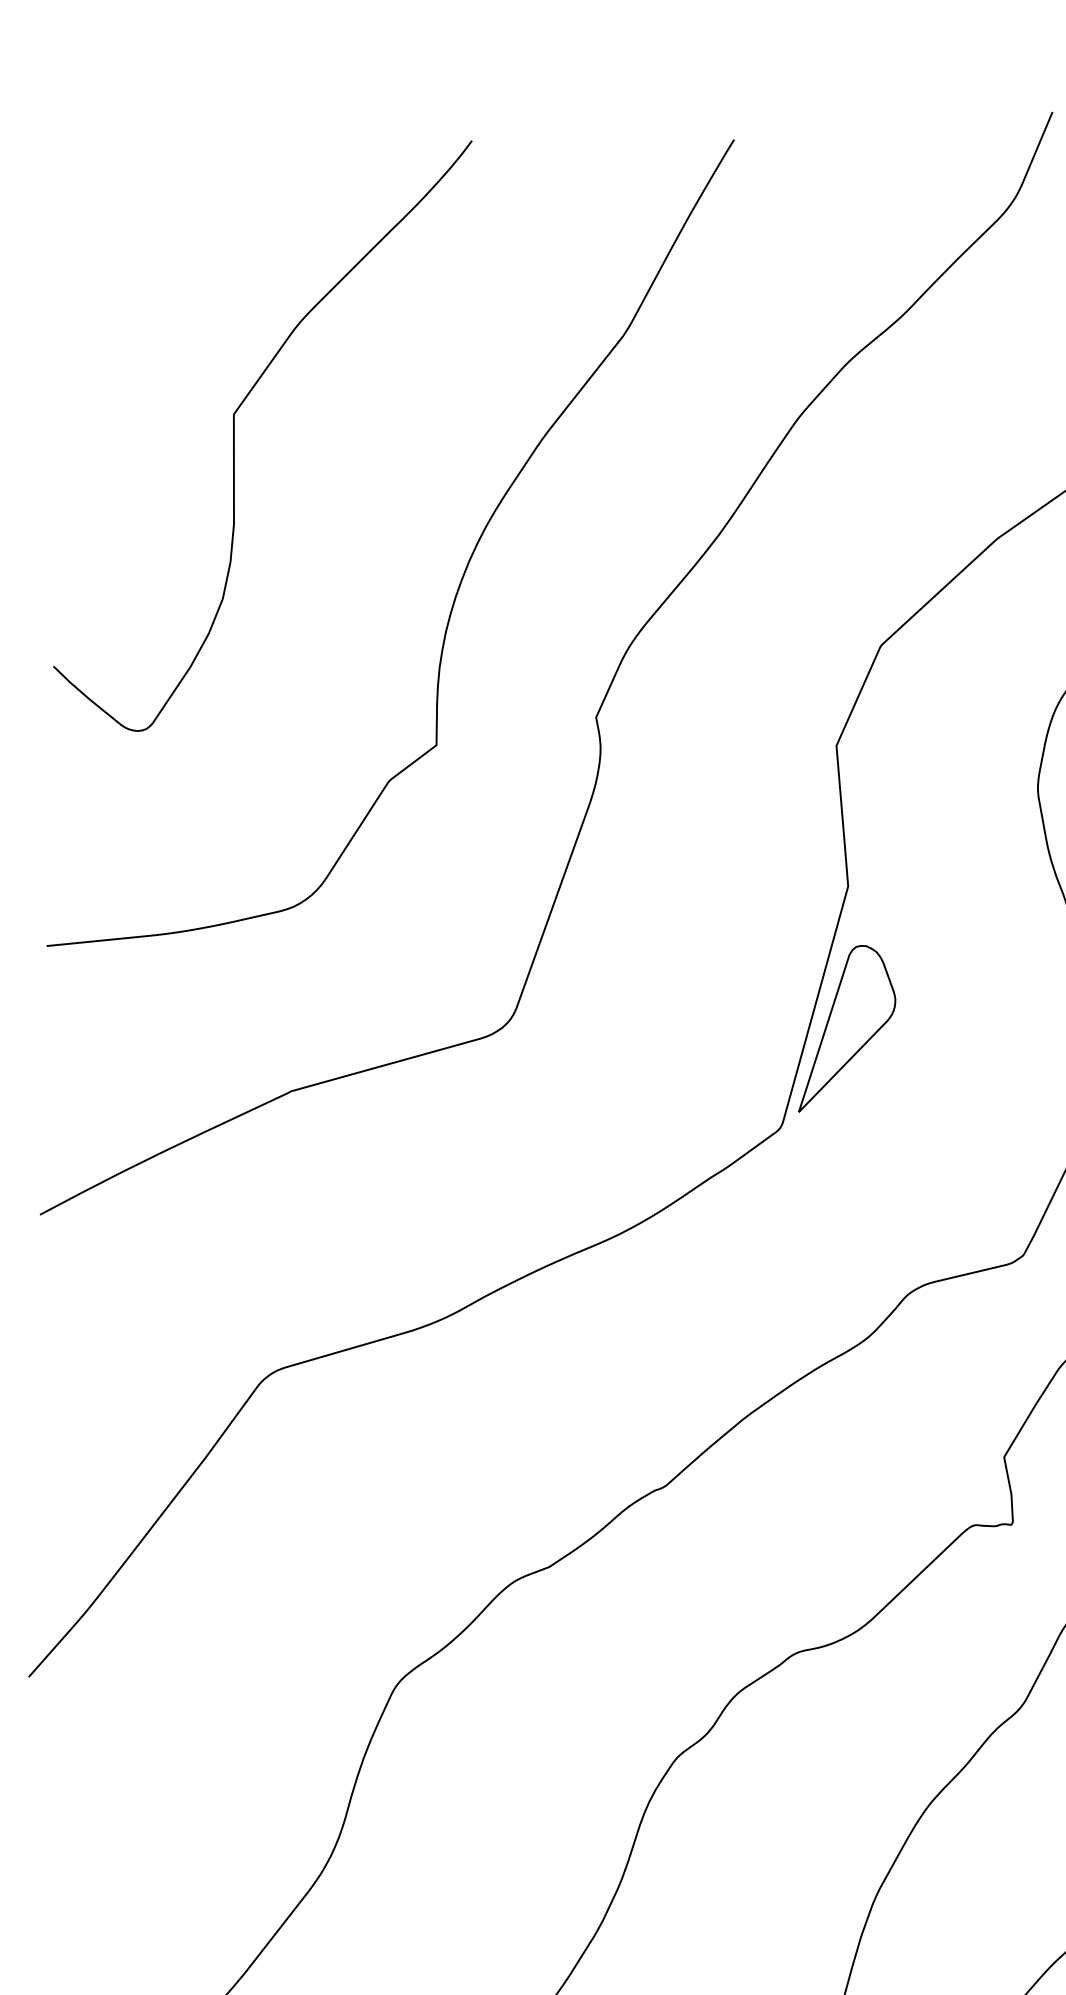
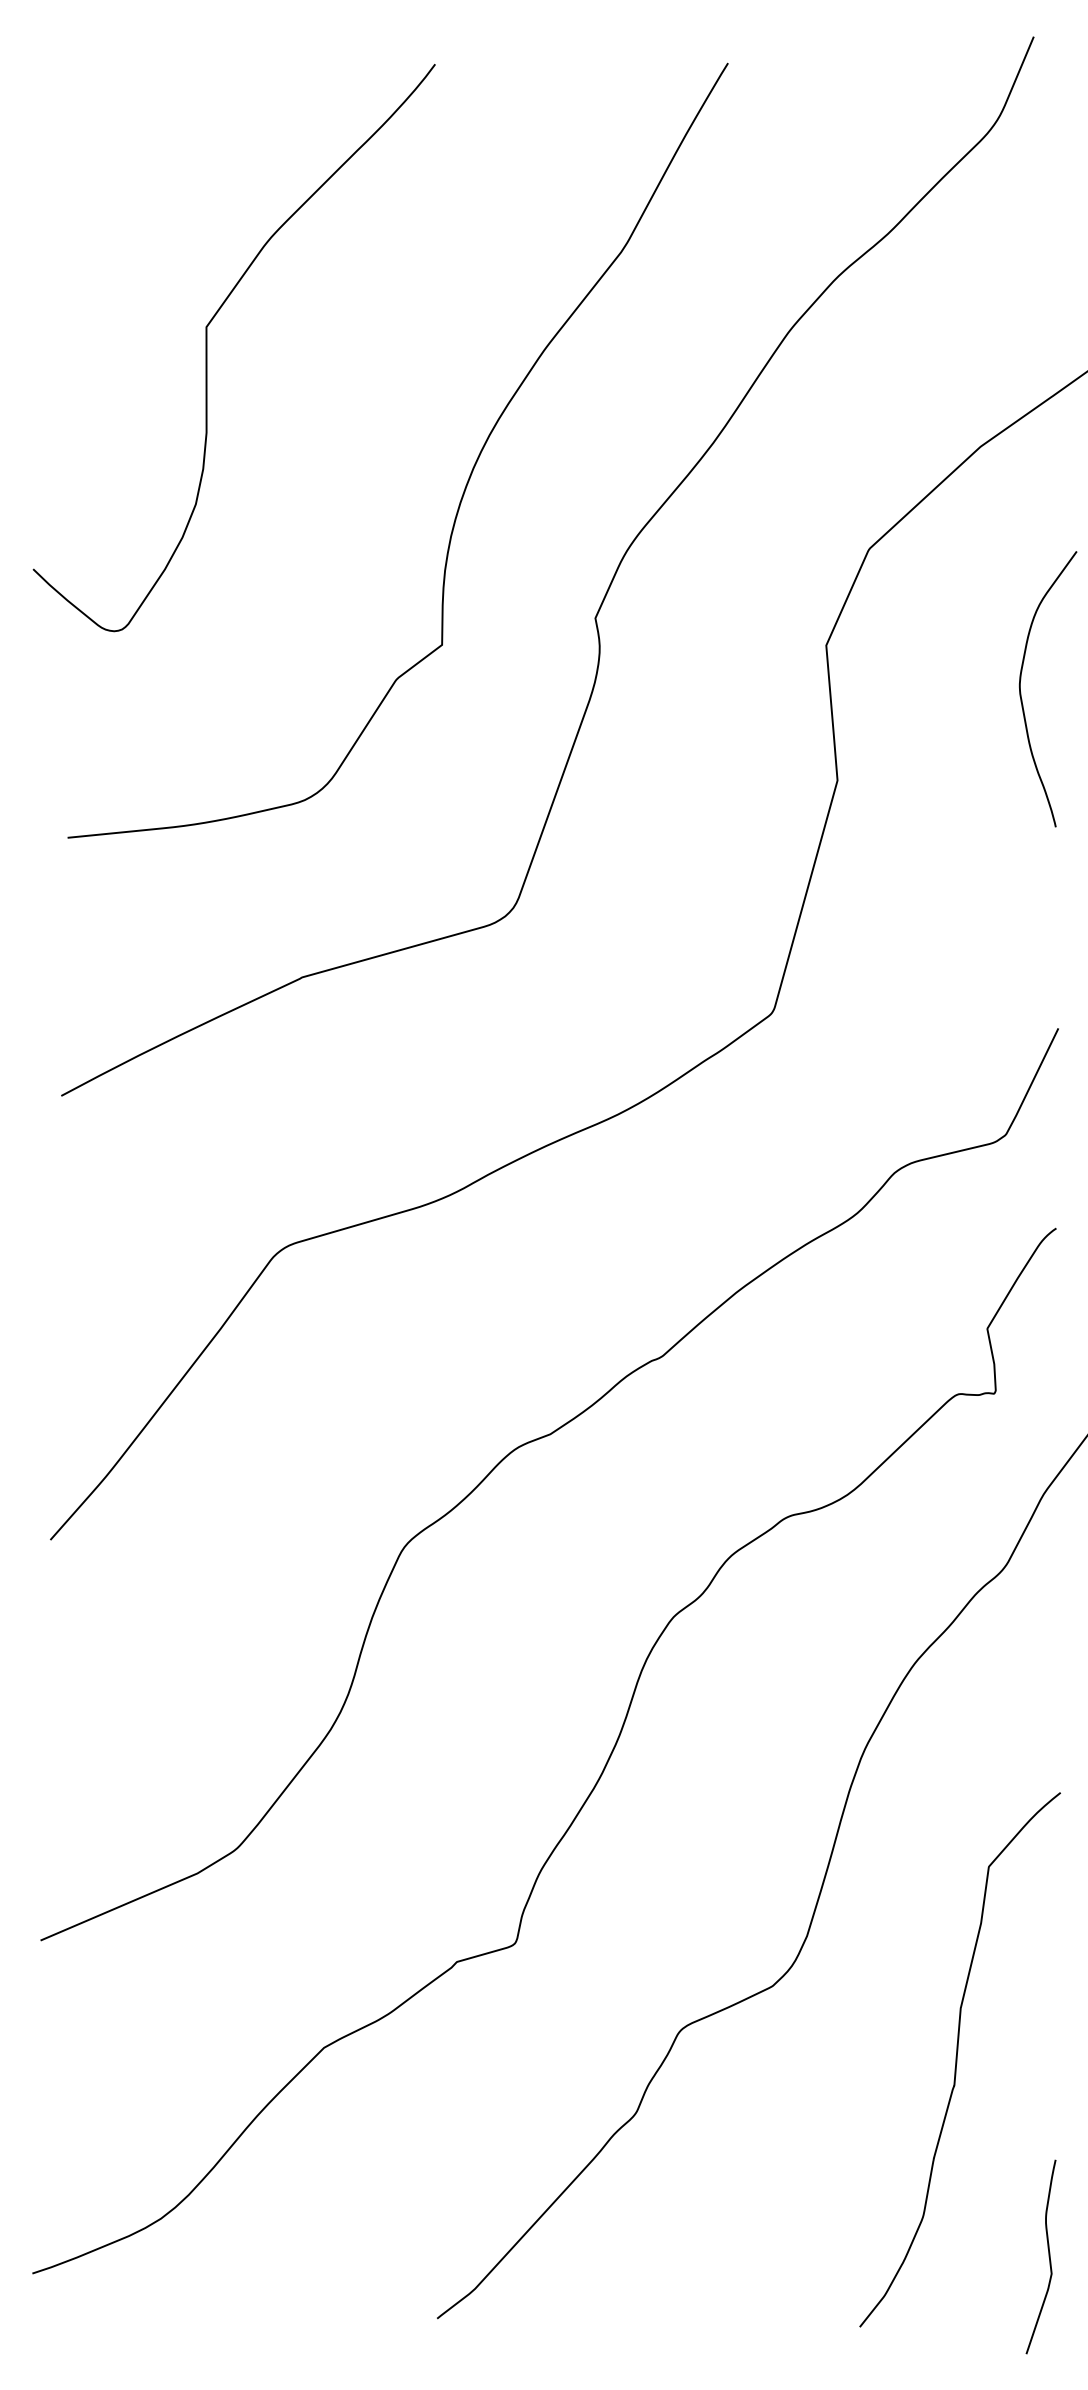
curve: (234, 436) -> (207, 348), moved
part: (847, 1027) -> (836, 916), removed

